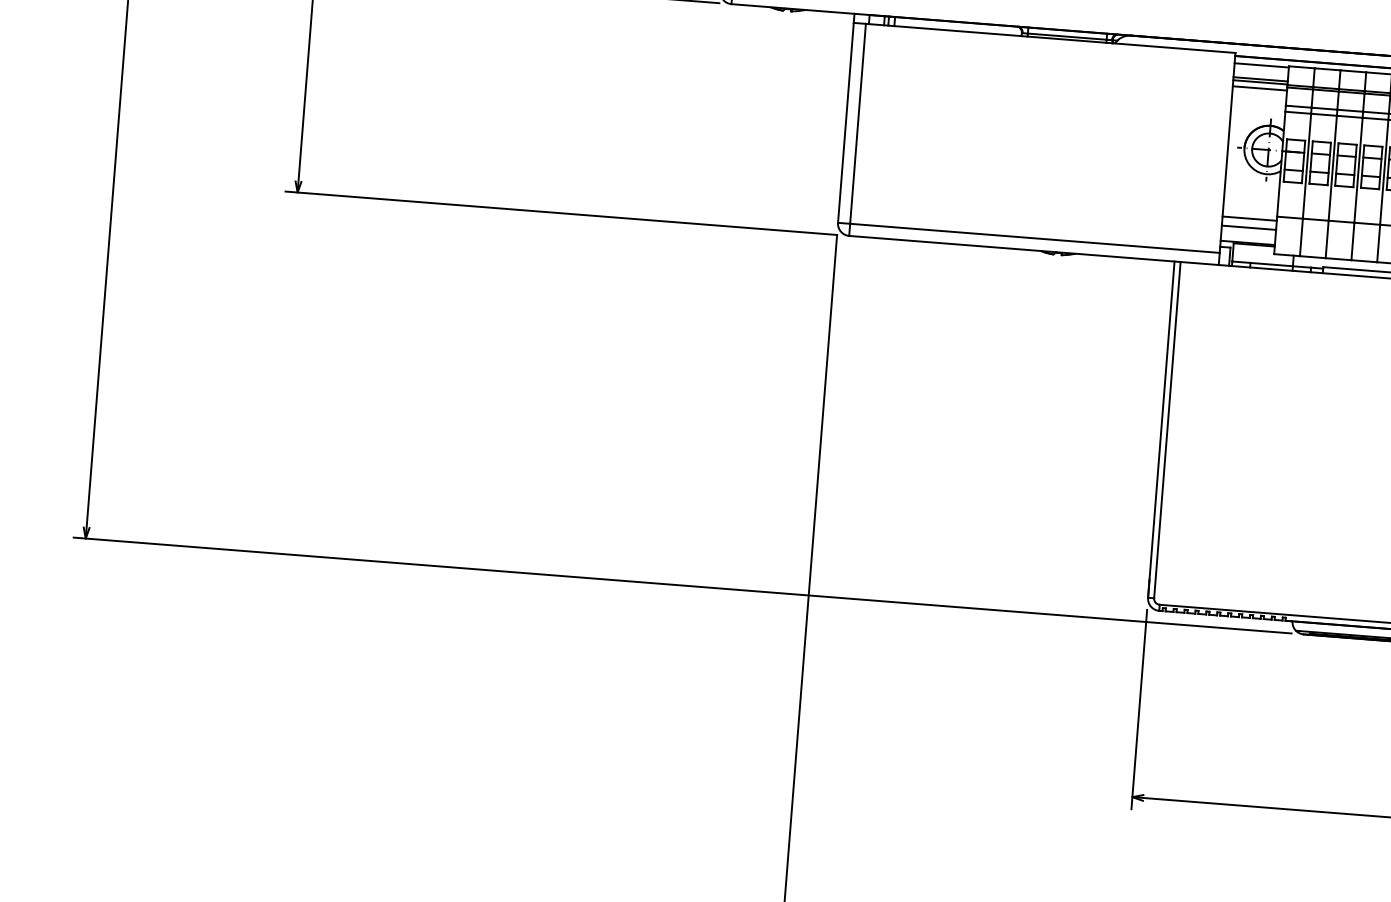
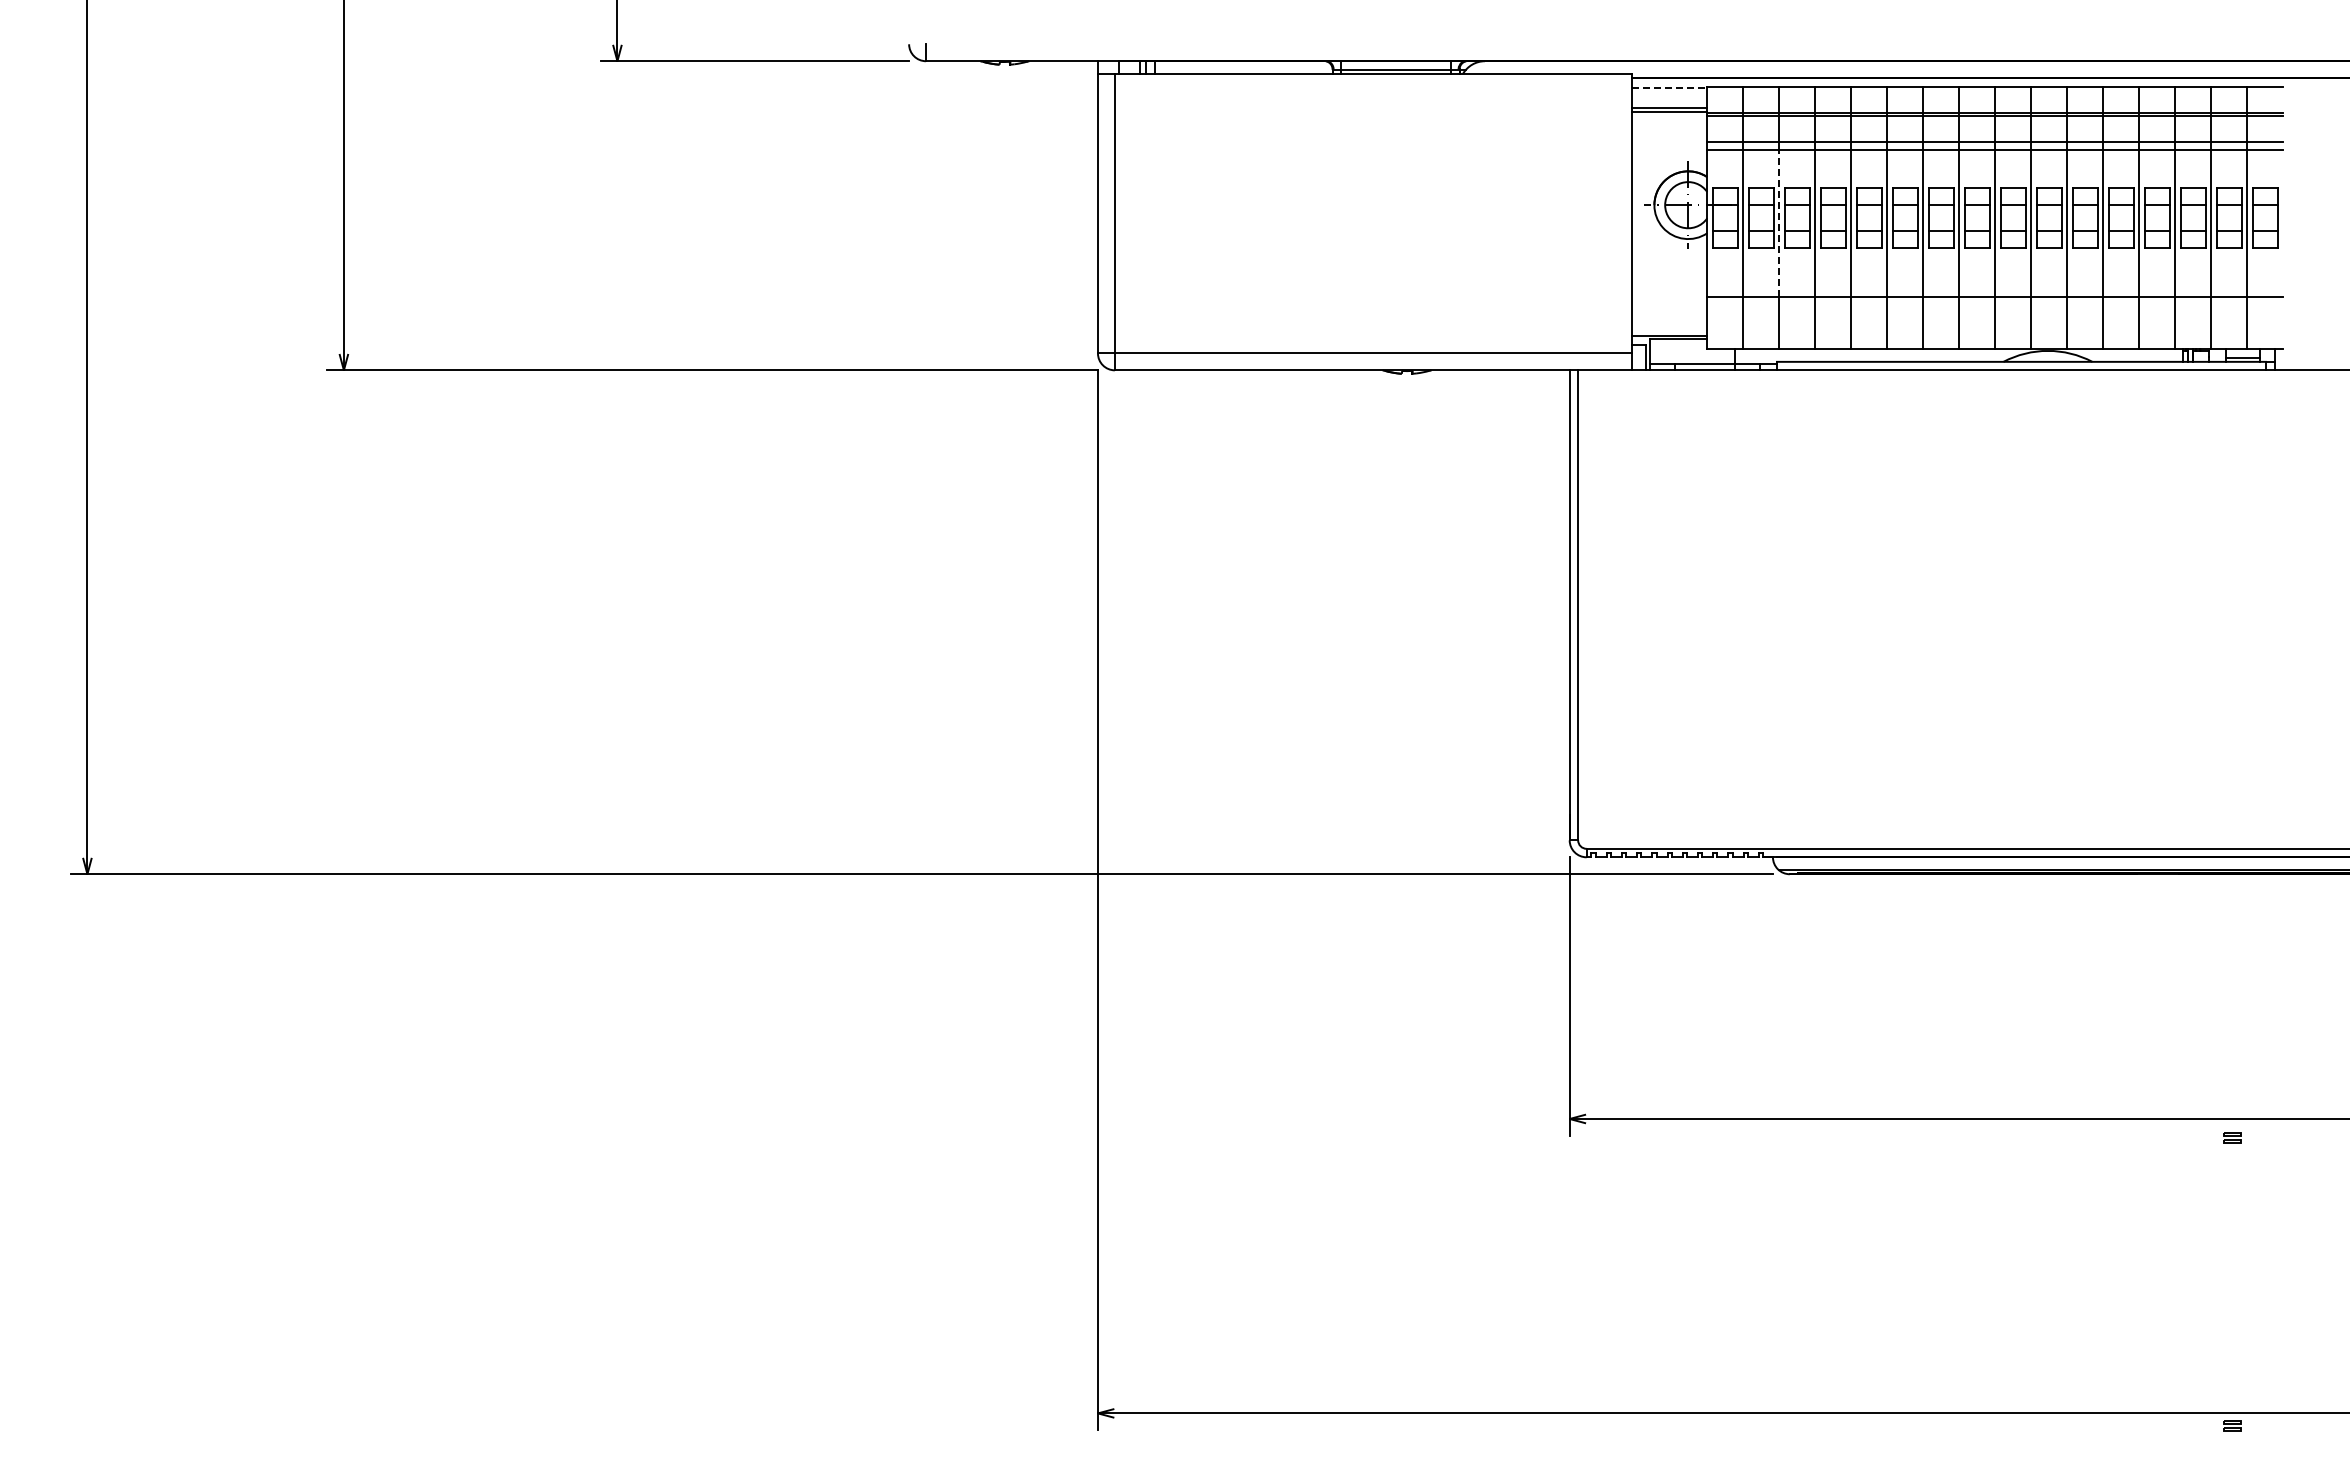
line: (1261, 65) -> (1669, 88), solid -> dashed
line: (1260, 88) -> (1669, 120), removed
line: (1332, 167) -> (1779, 222), solid -> dashed
line: (1249, 218) -> (1669, 302), removed
line: (1249, 227) -> (1669, 315), removed

